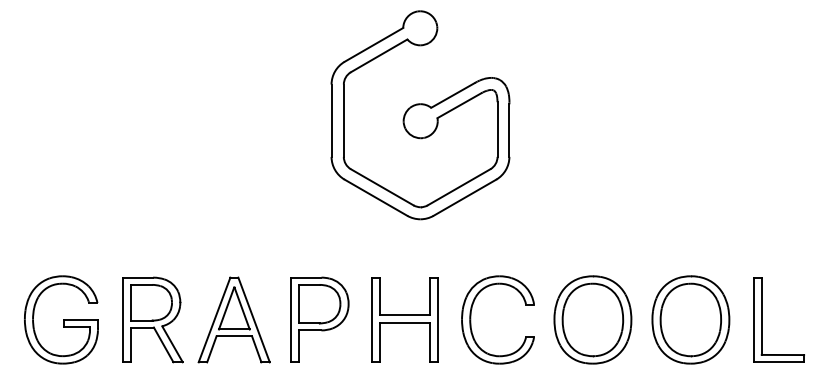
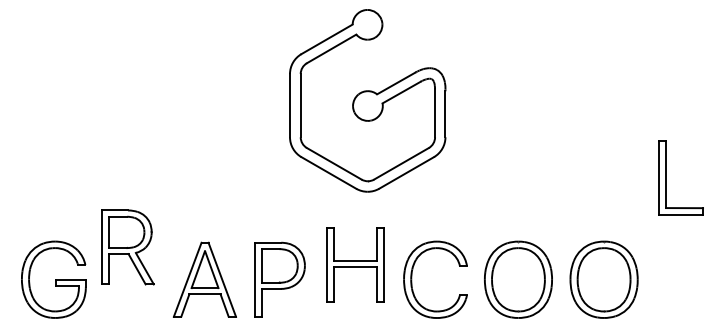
part: (152, 319) -> (127, 247), moved
part: (404, 319) -> (355, 264), moved
part: (762, 319) -> (666, 177), moved

